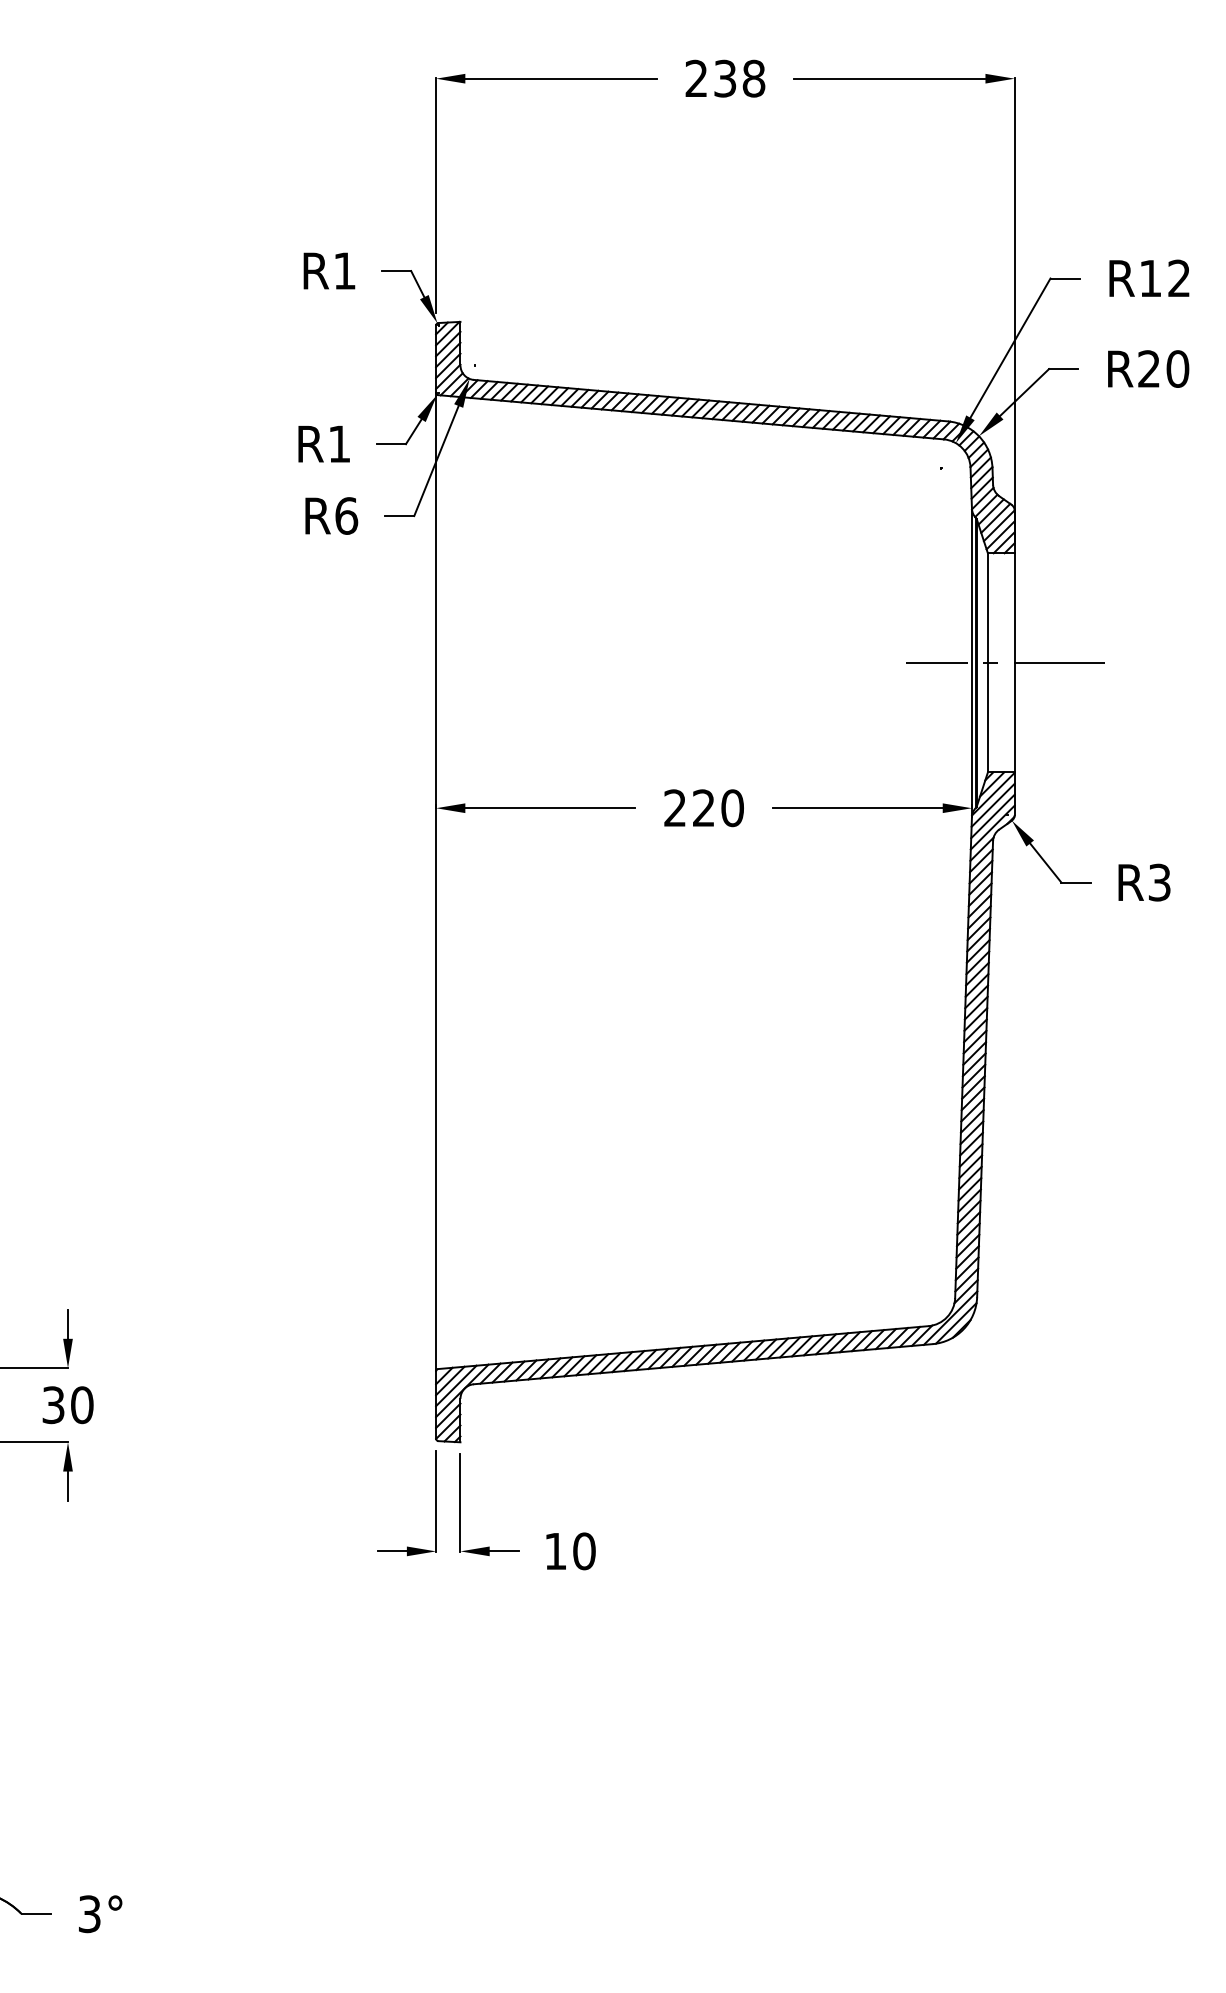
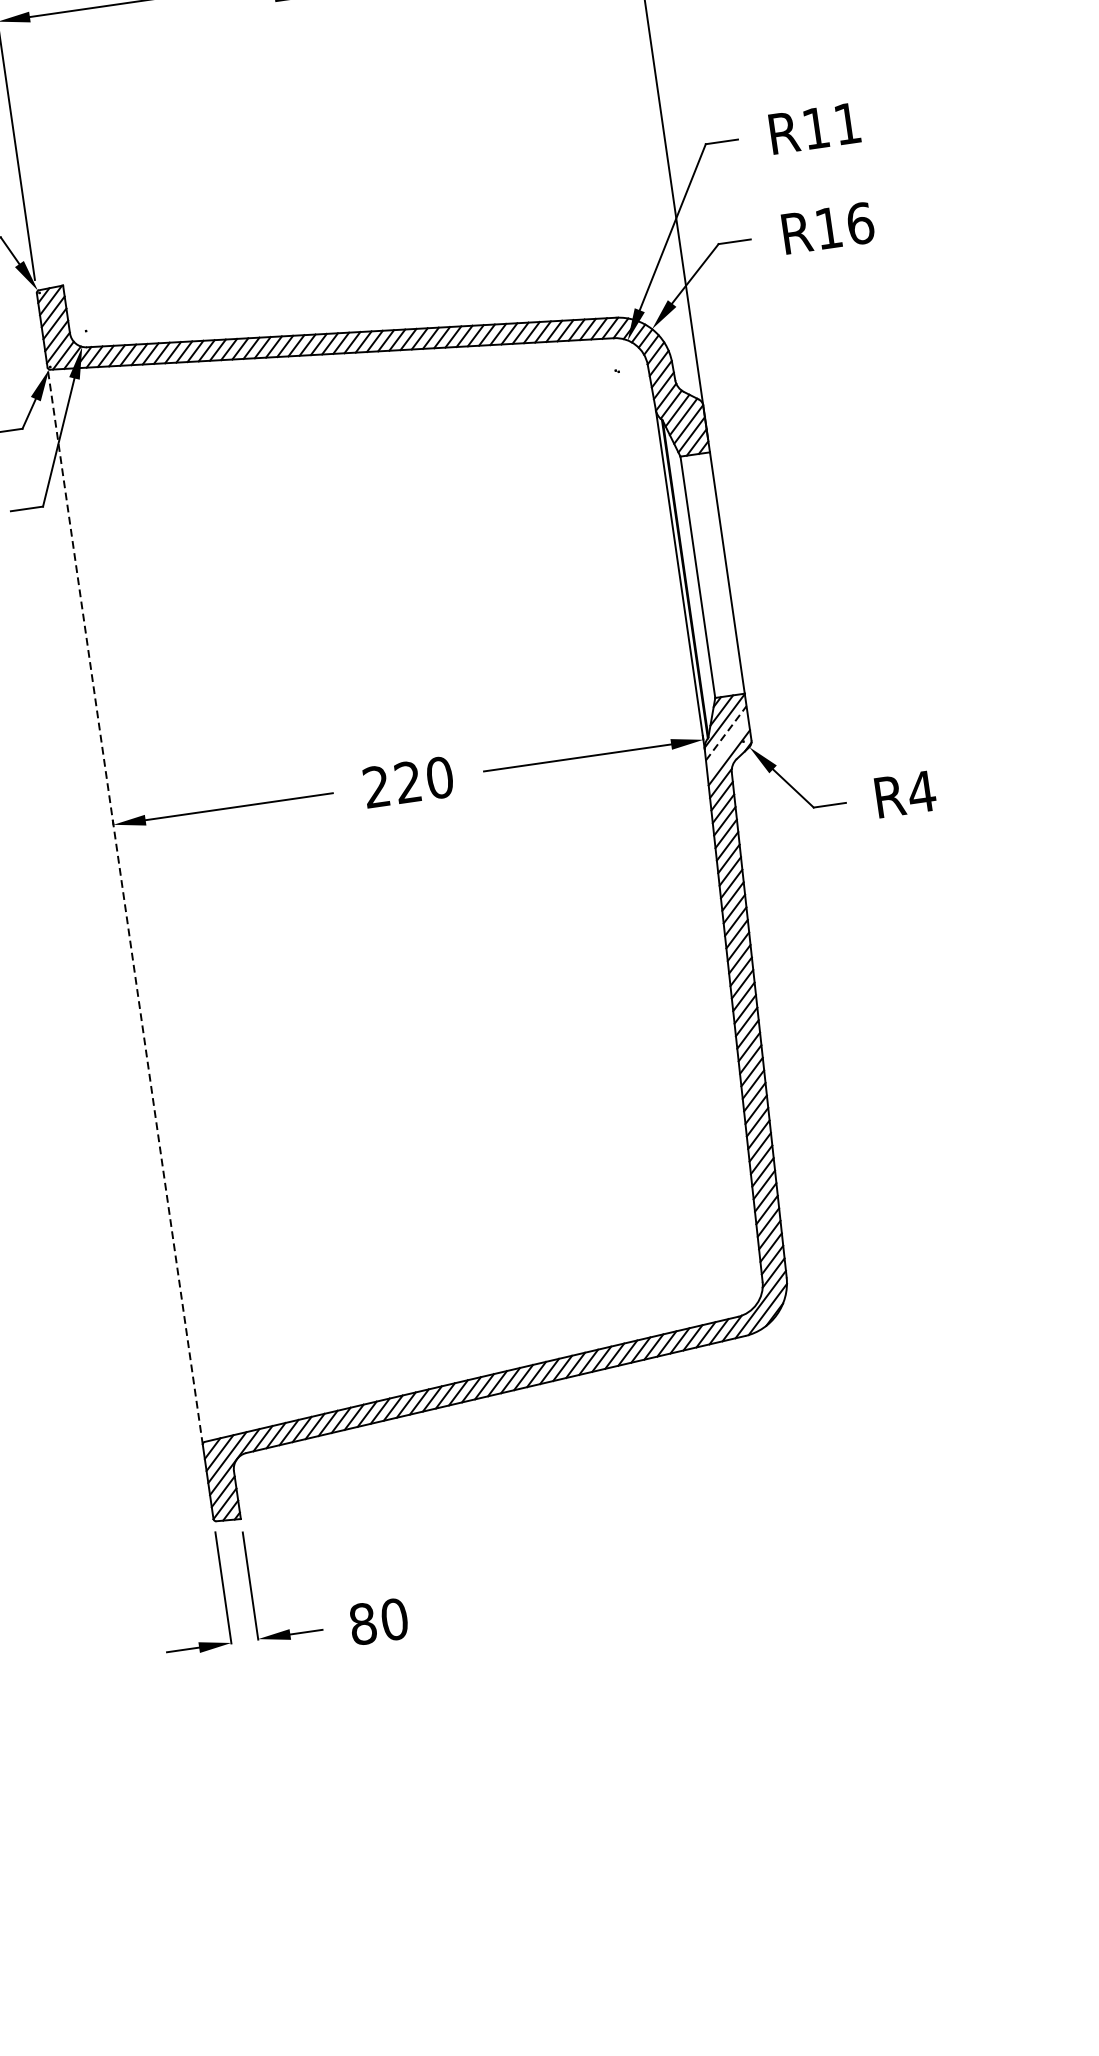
text: (1178, 277) -> (846, 122), R12 -> R11
text: (1163, 368) -> (844, 225), R20 -> R16
line: (1004, 662) -> (716, 574), removed
line: (993, 804) -> (726, 732), solid -> dashed
line: (992, 816) -> (727, 745), removed
line: (436, 881) -> (125, 905), solid -> dashed
text: (1159, 882) -> (921, 791), R3 -> R4
text: (555, 1551) -> (362, 1624), 10 -> 80

